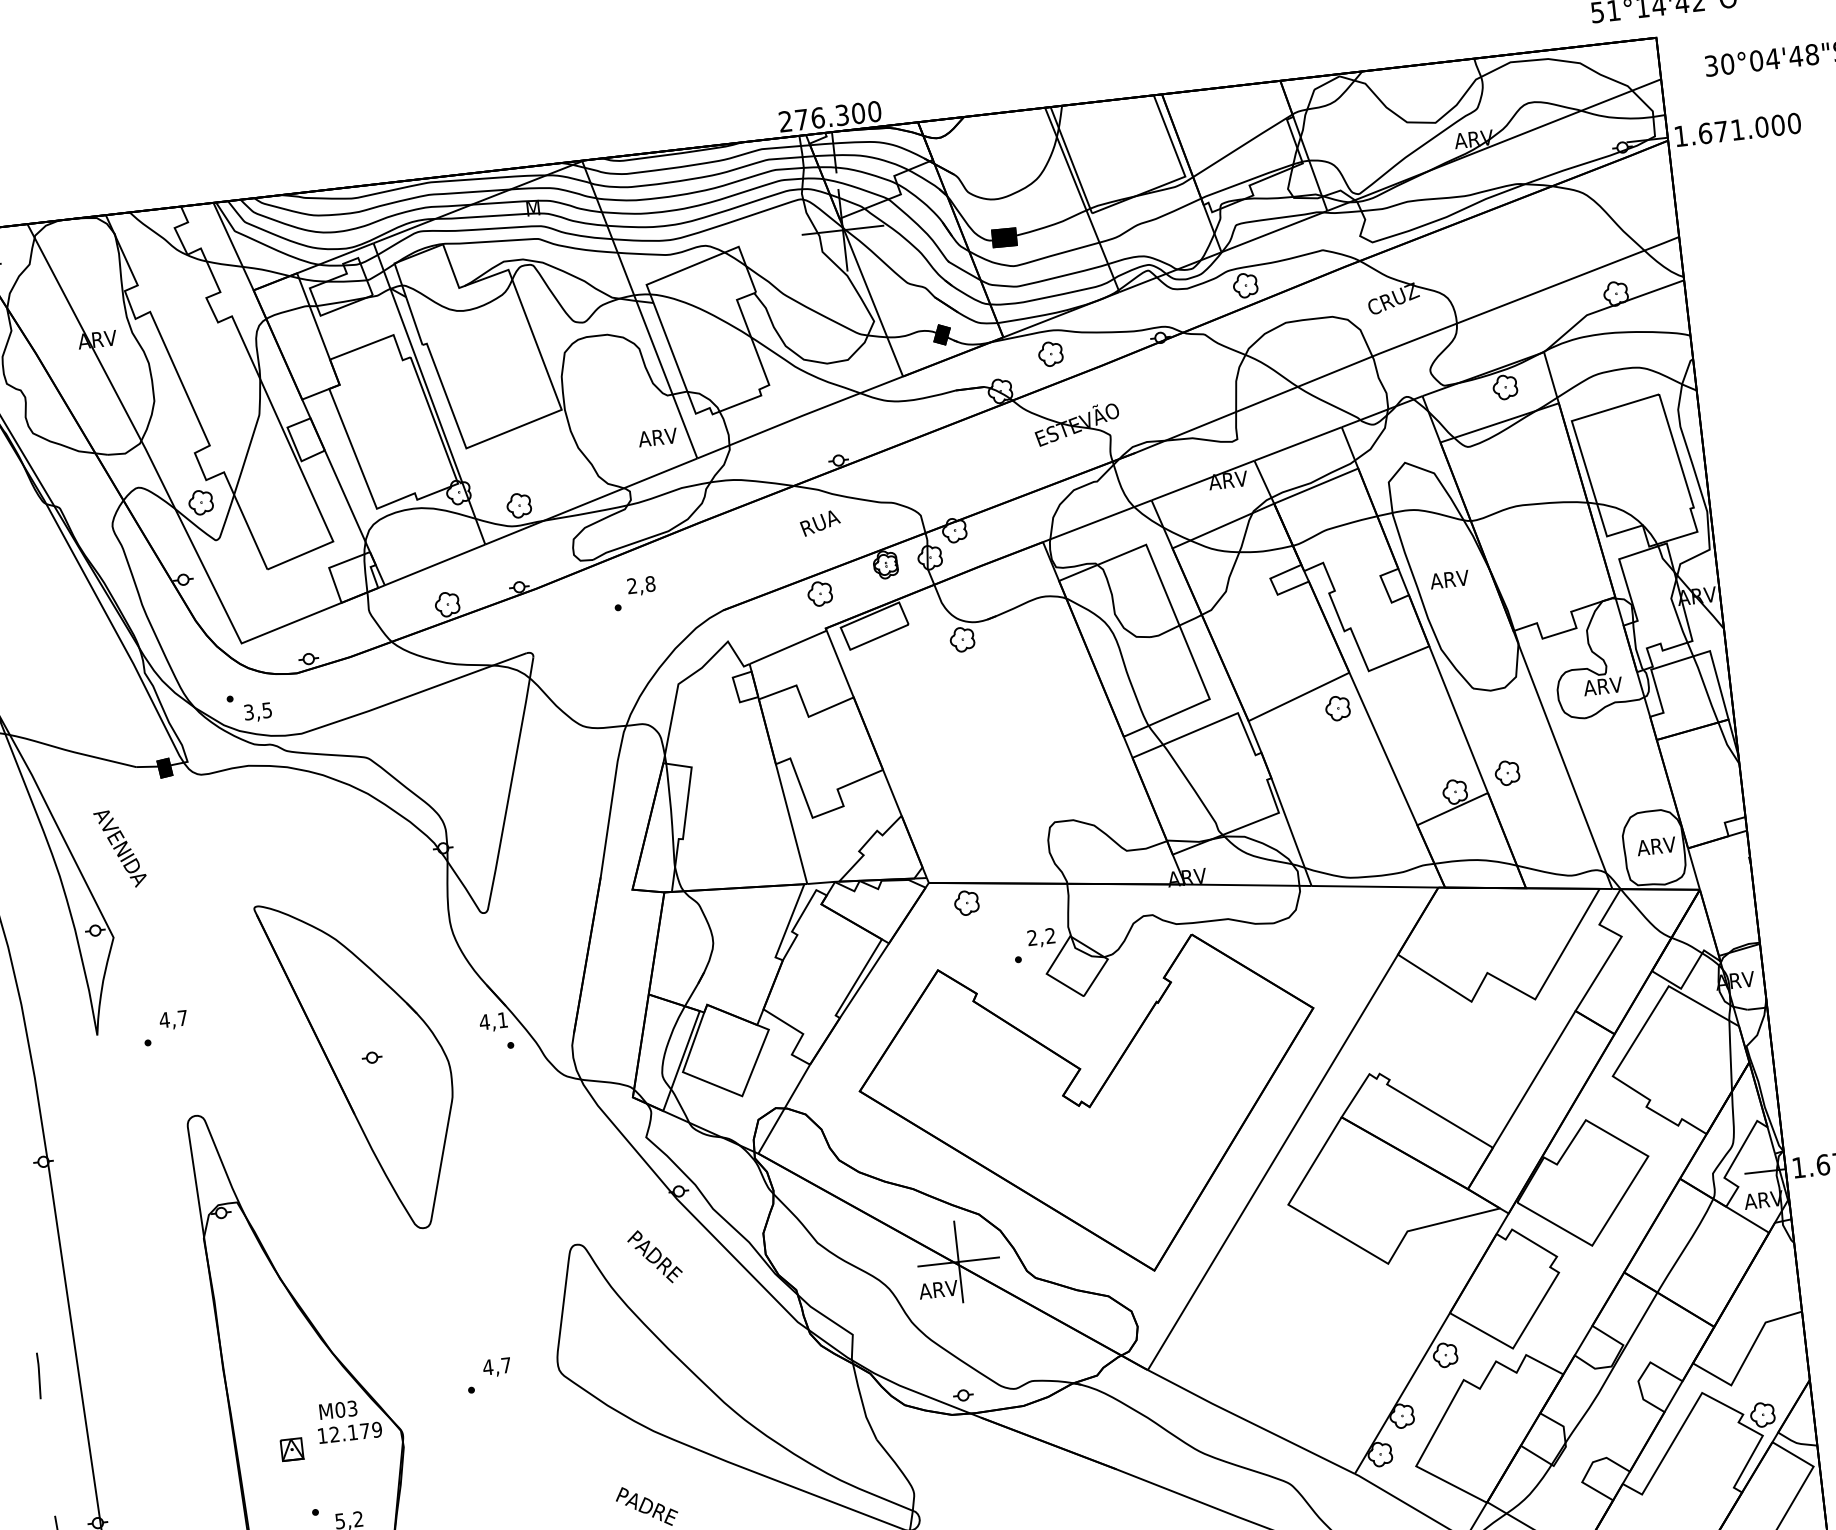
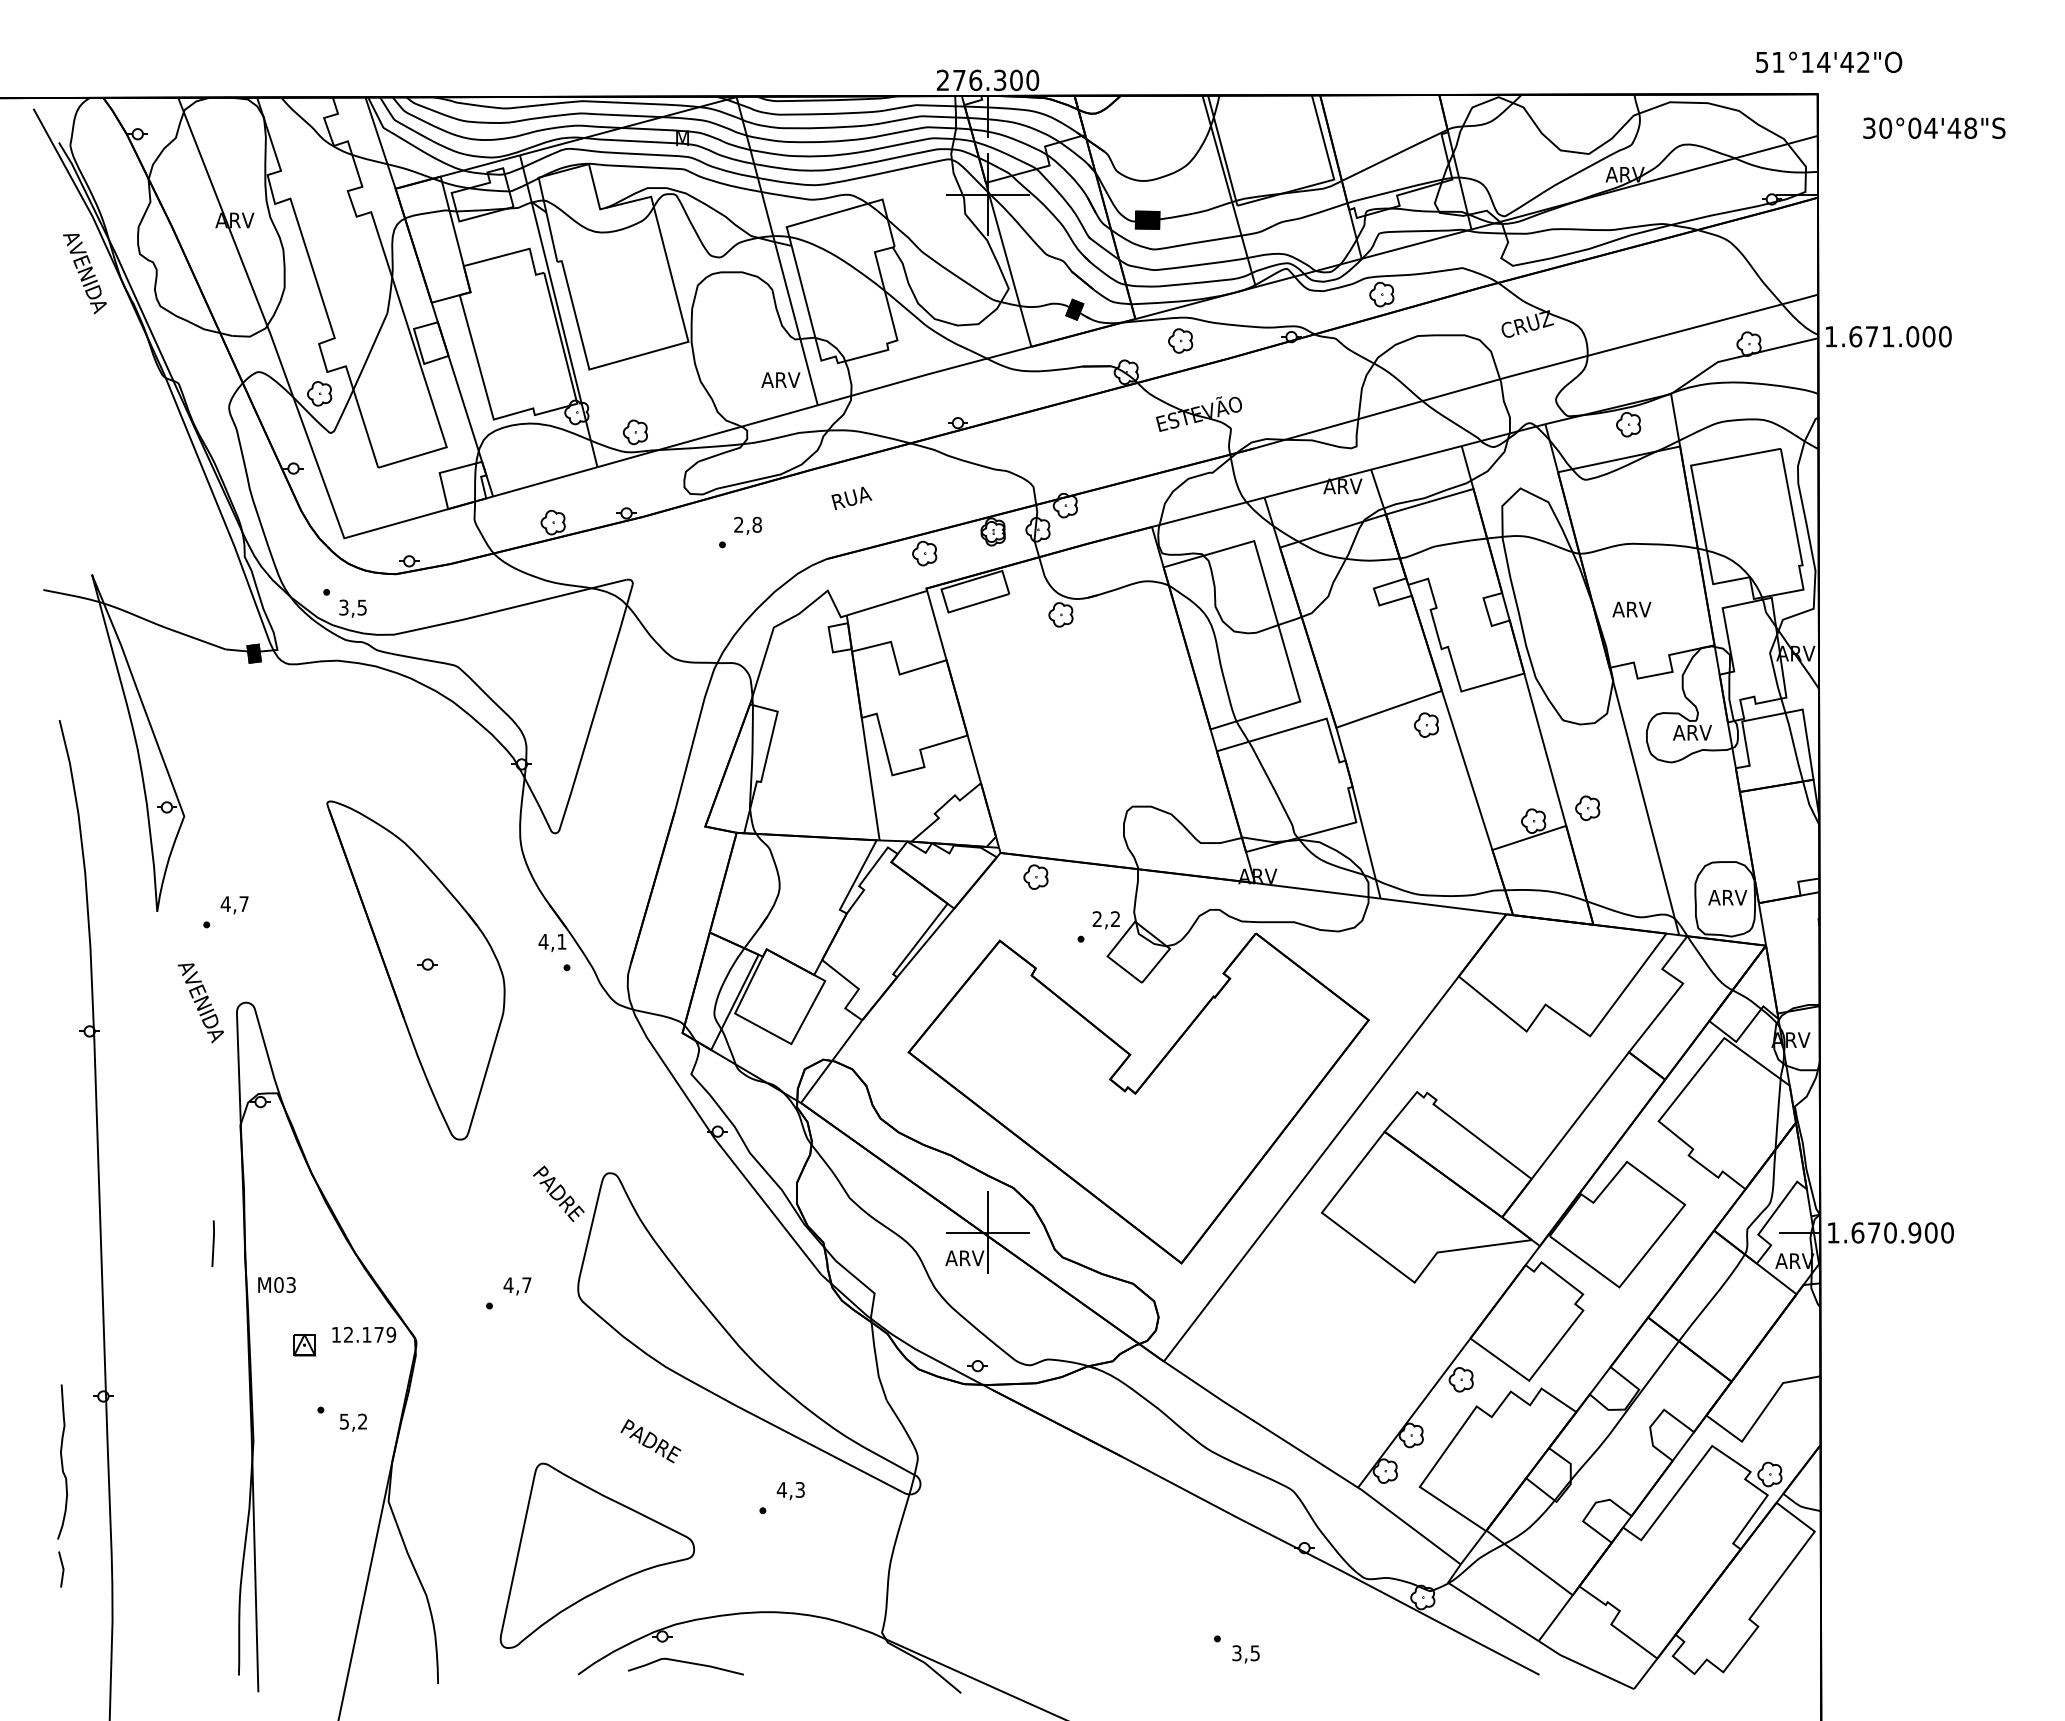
text: (1737, 129) -> (1888, 336), moved
text: (820, 523) -> (851, 498), moved
text: (1449, 579) -> (1631, 609), moved
text: (120, 849) -> (200, 1003), moved
text: (654, 1256) -> (558, 1193), moved
line: (38, 1375) -> (212, 1243), moved
text: (337, 1410) -> (276, 1285), moved

